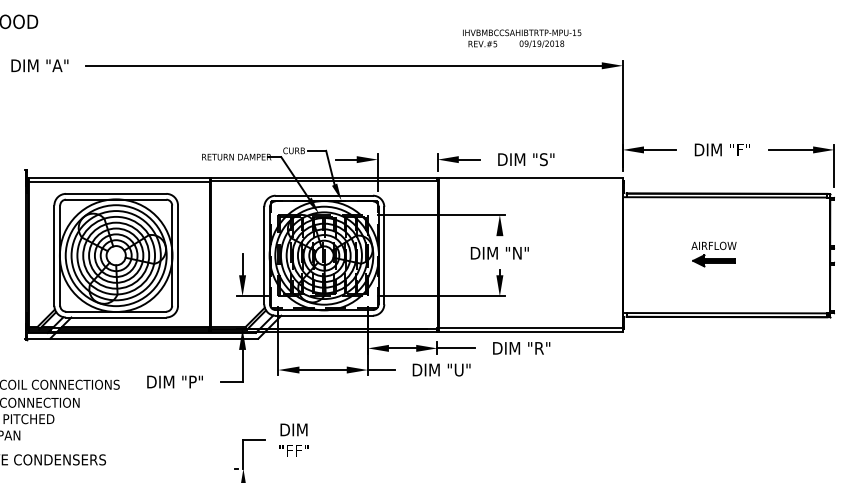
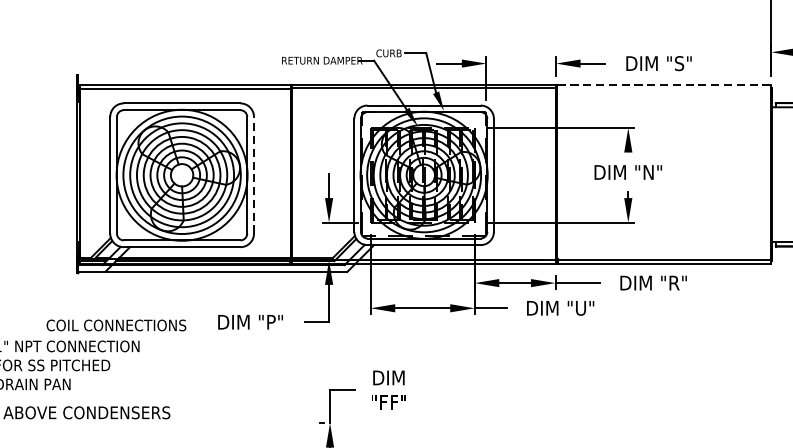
line: (530, 177) -> (663, 84), solid -> dashed
line: (178, 255) -> (254, 175), solid -> dashed

